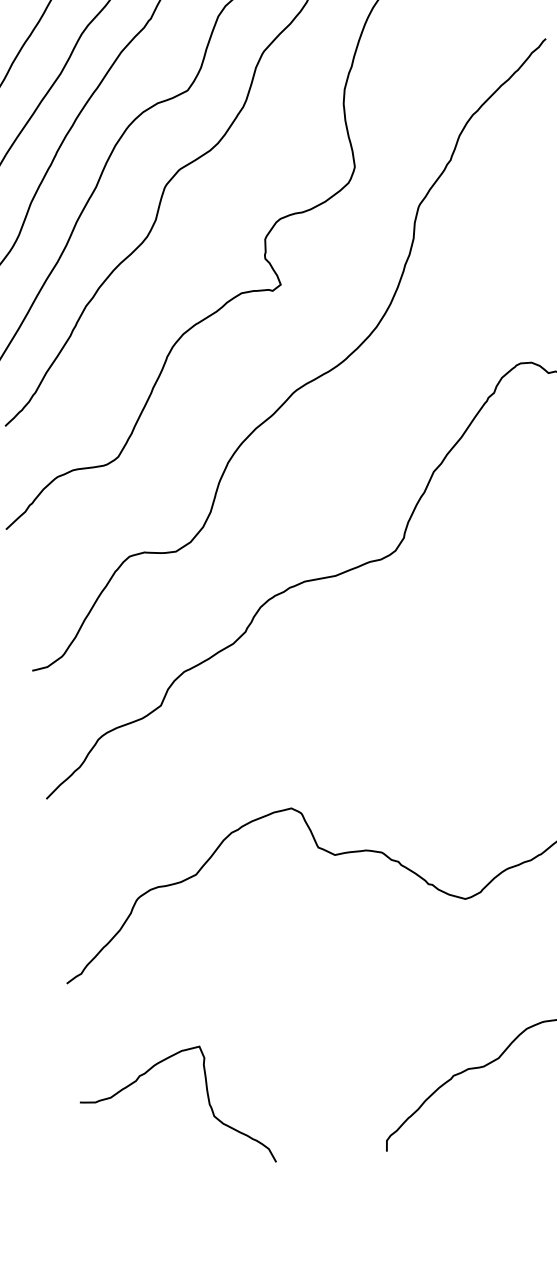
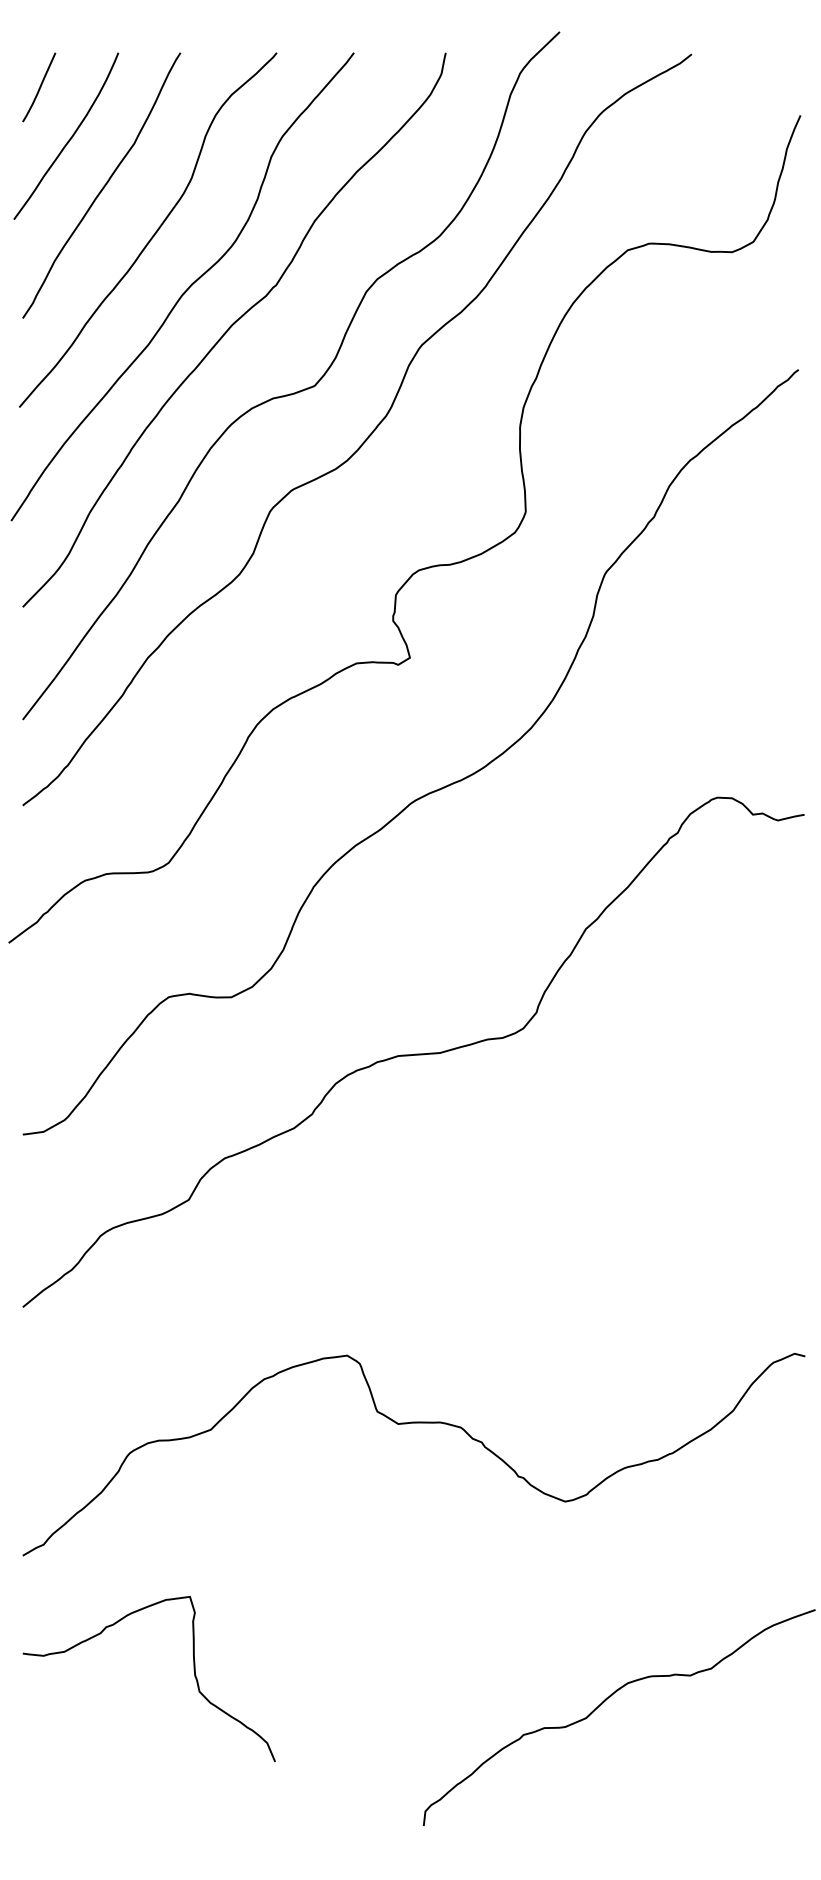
curve: (208, 1101) -> (193, 1670), moved

